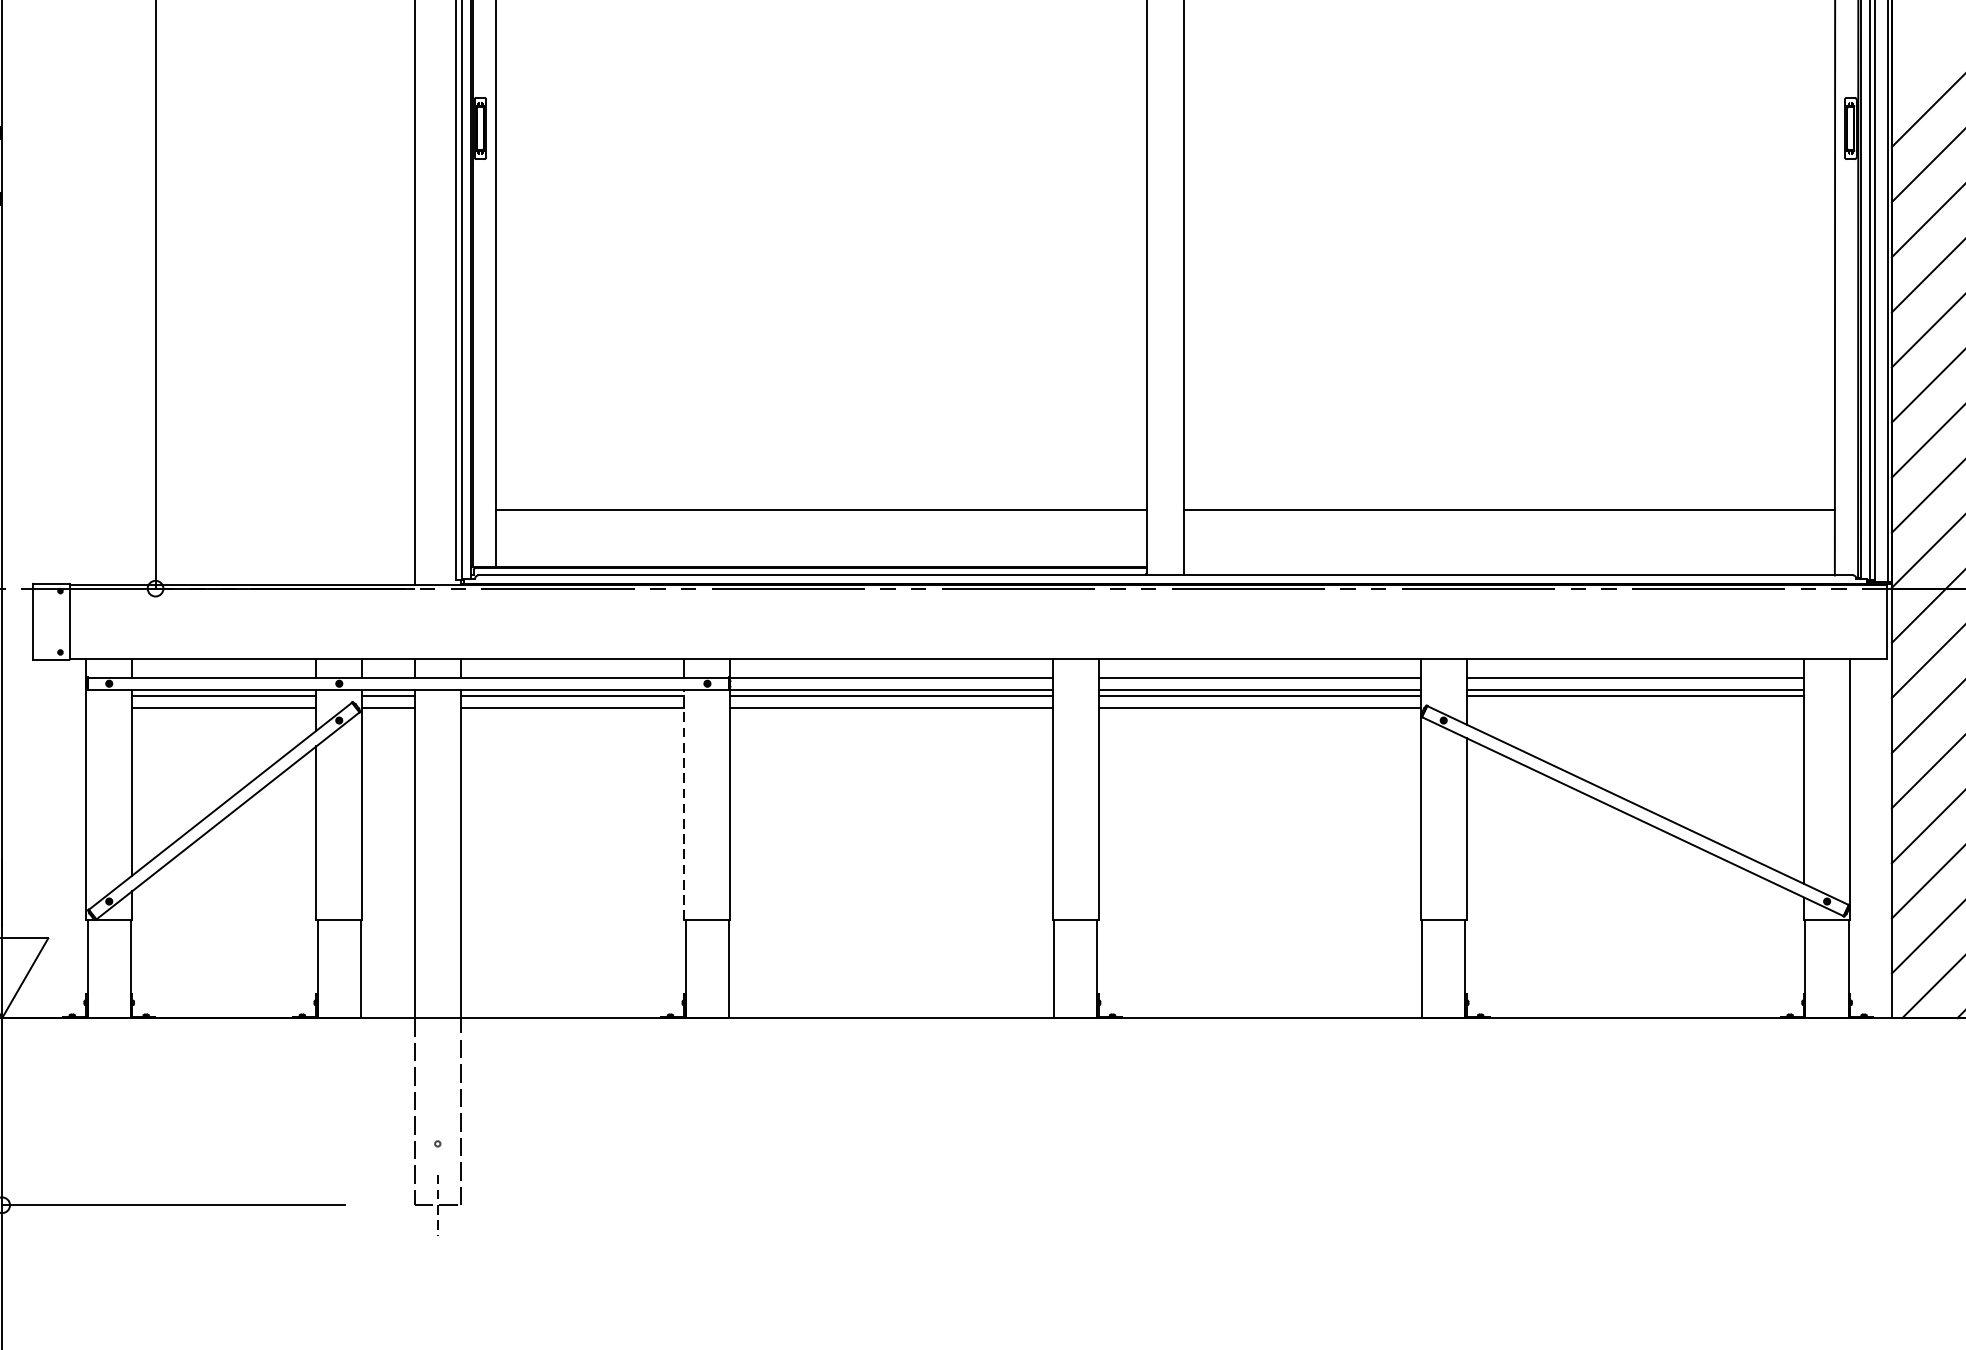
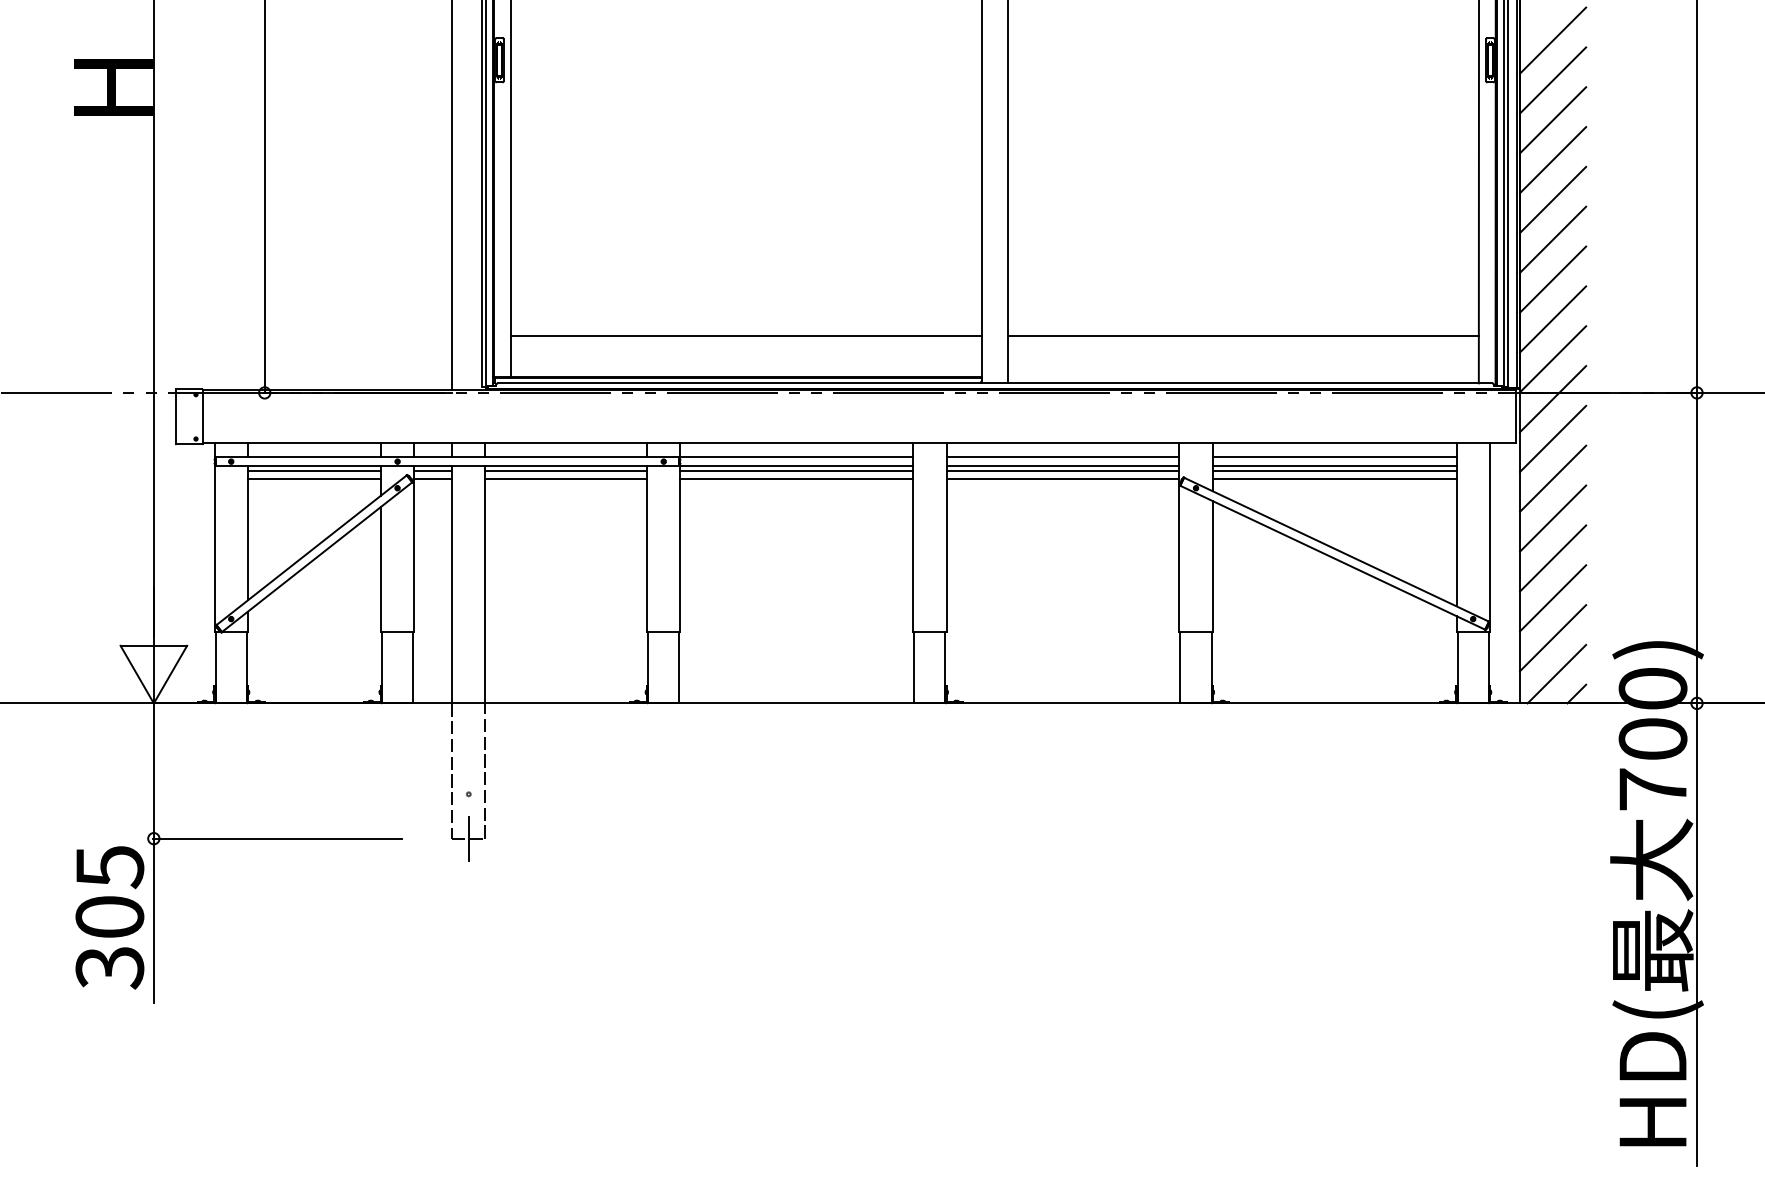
line: (1635, 708) -> (1334, 479), added
line: (684, 803) -> (647, 548), dashed -> solid
line: (437, 1206) -> (468, 839), dashed -> solid

